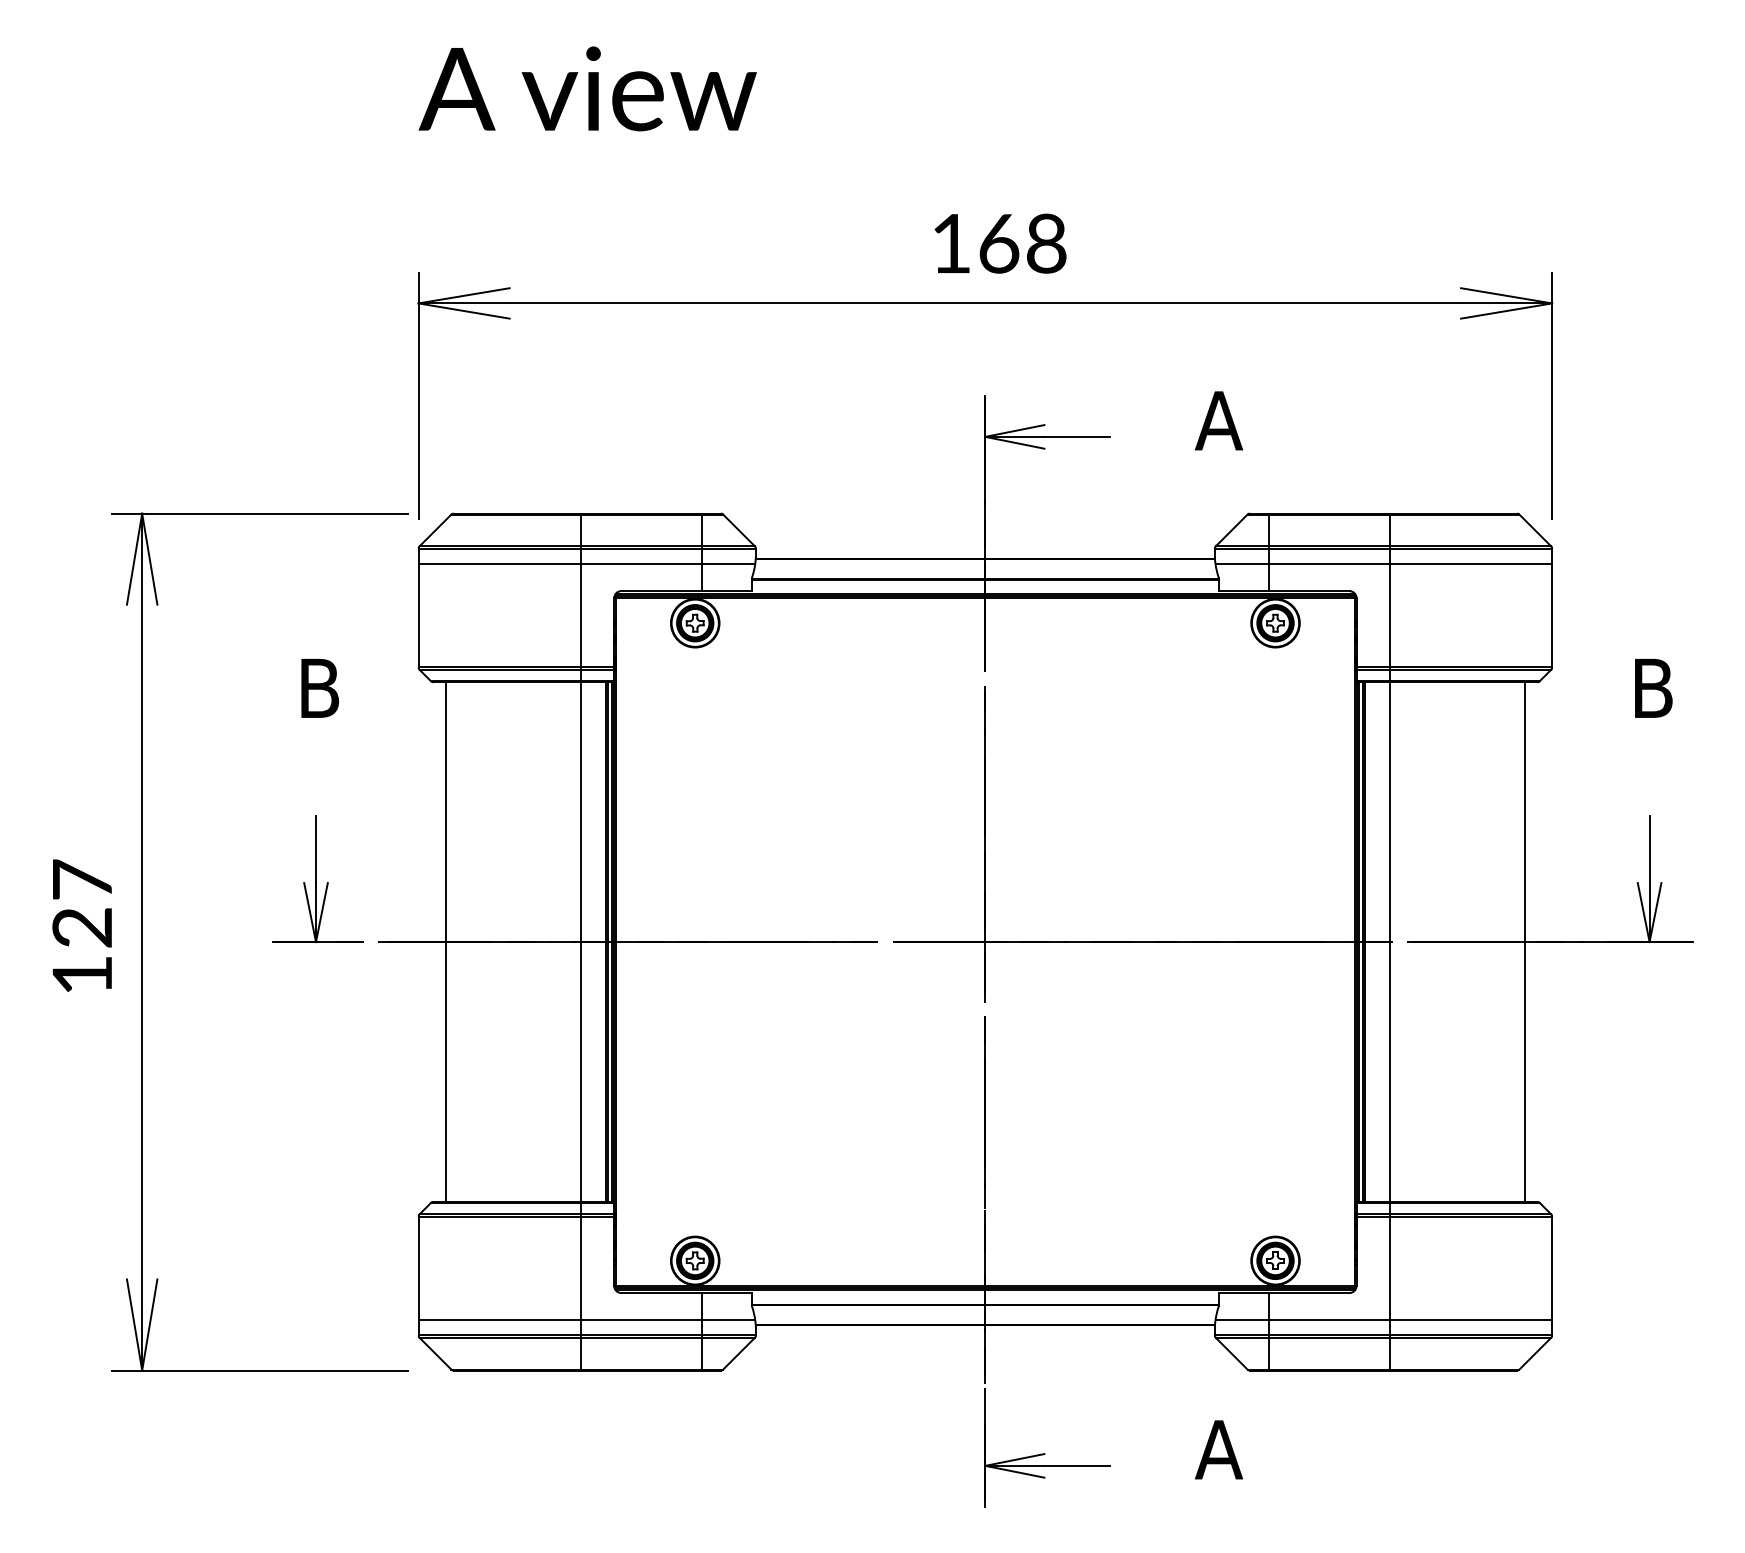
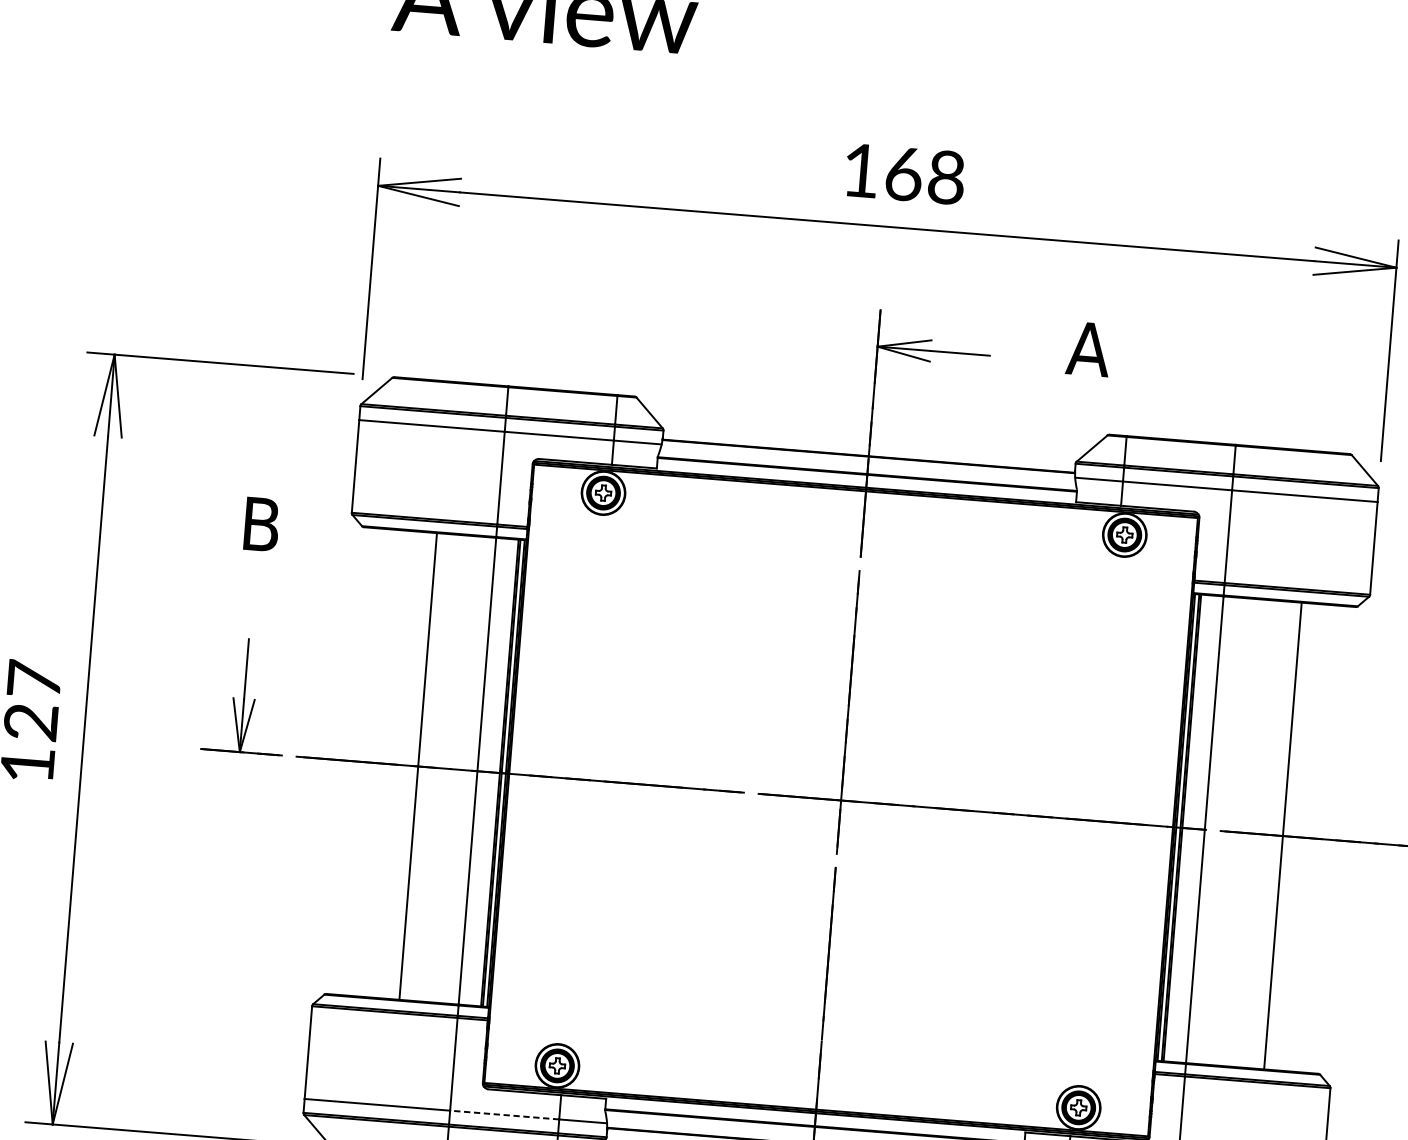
line: (445, 941) -> (418, 765), moved
line: (1525, 941) -> (1283, 835), moved
line: (641, 1319) -> (504, 1114), solid -> dashed

